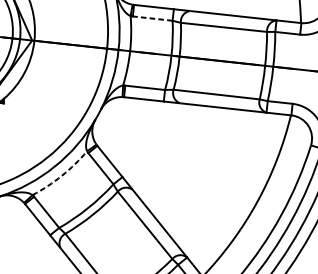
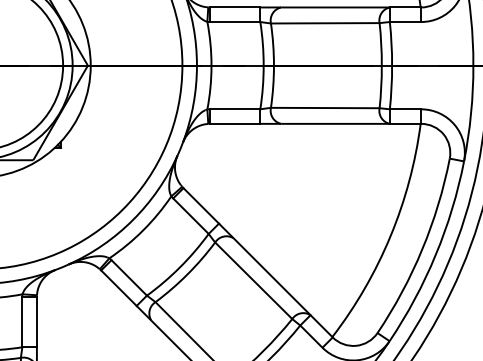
line: (152, 18) -> (234, 22), dashed -> solid
arc: (62, 175) -> (143, 230), dashed -> solid

